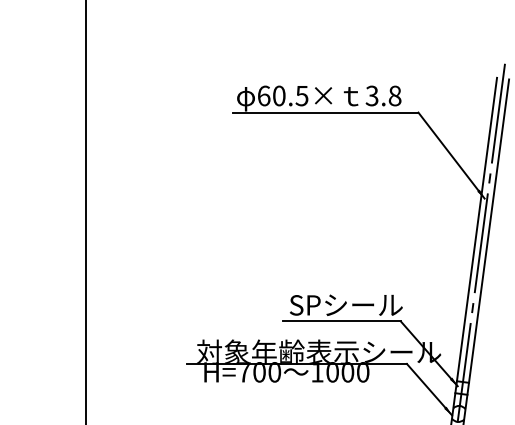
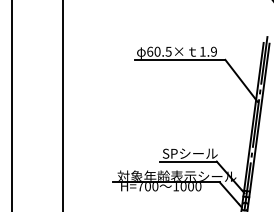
text: (383, 95) -> (208, 51), 3.8 -> 1.9

